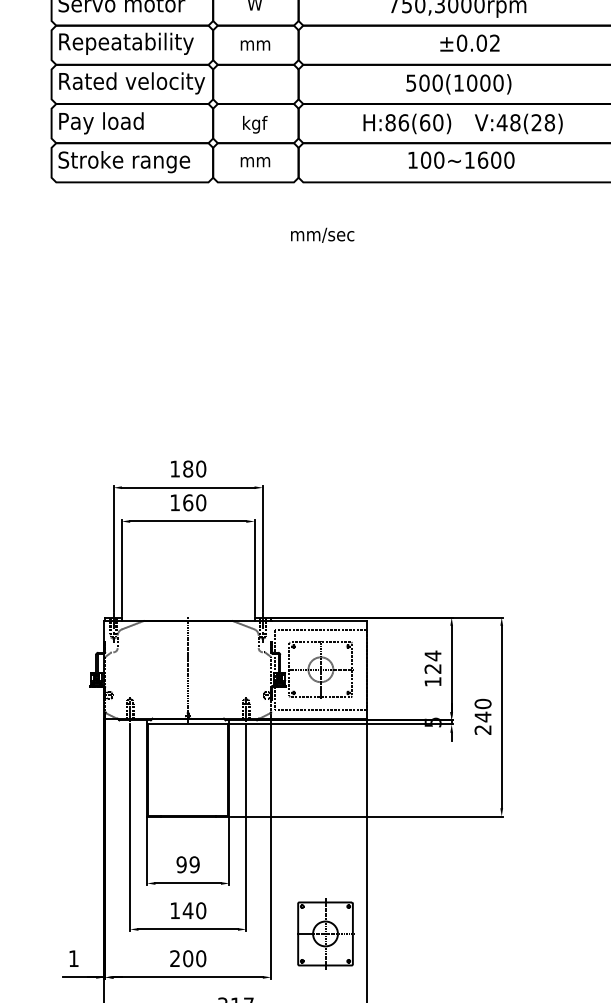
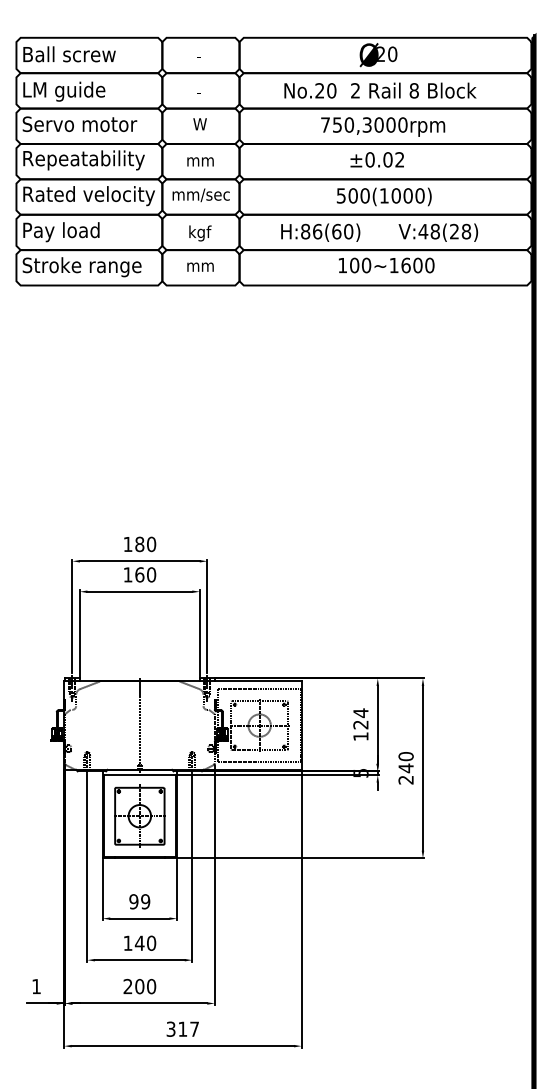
text: (469, 42) -> (376, 159), moved
text: (407, 123) -> (320, 232), moved
text: (321, 235) -> (200, 195), moved
part: (325, 933) -> (139, 815), moved

